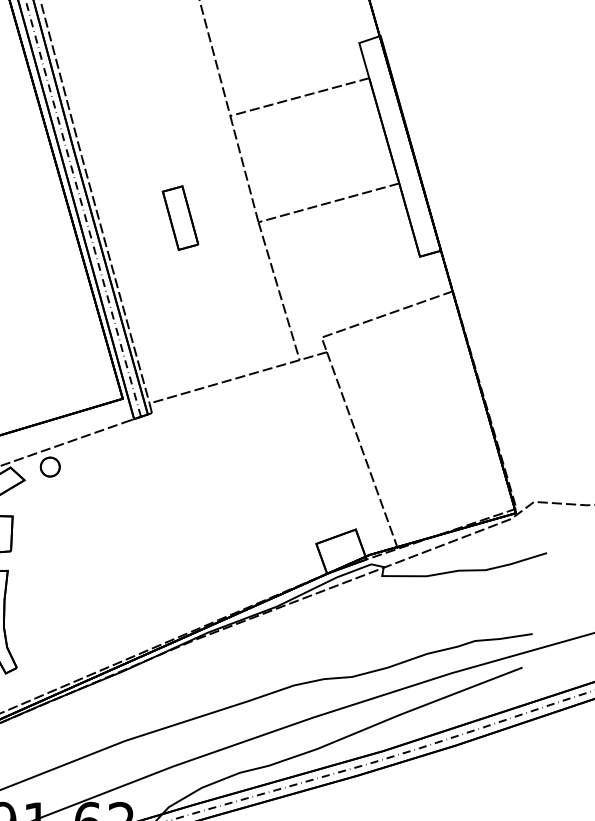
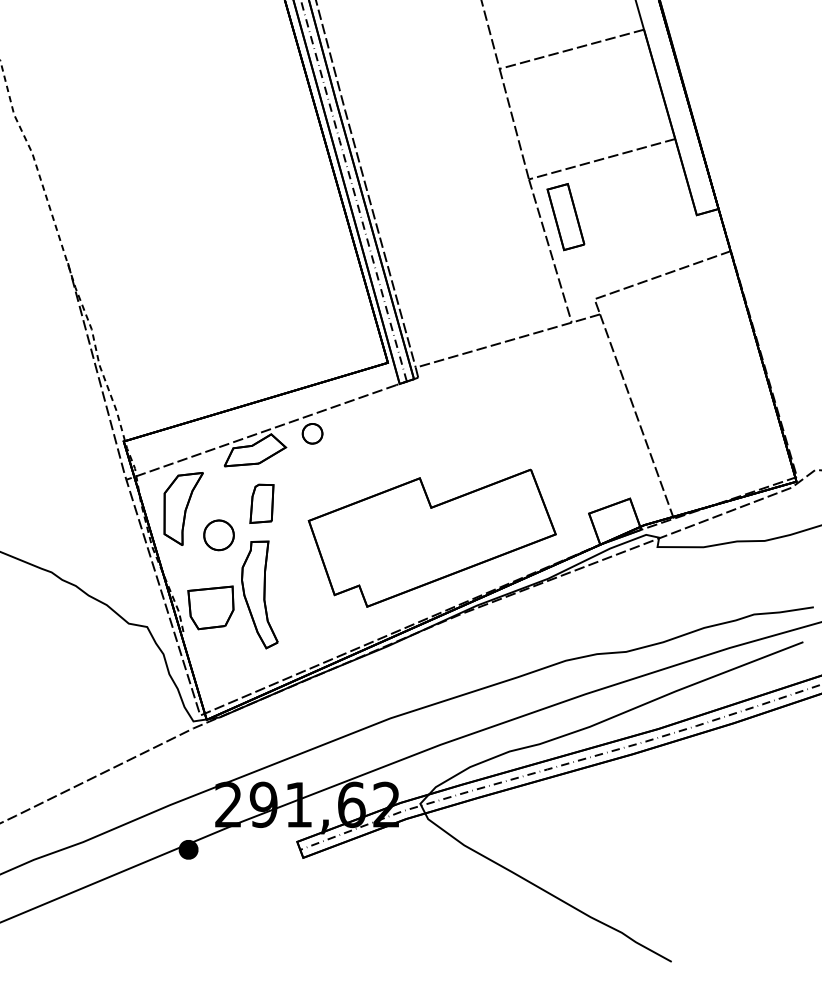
part: (180, 218) -> (565, 217), moved
part: (164, 566) -> (431, 537), added

